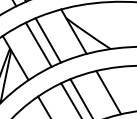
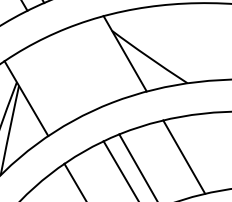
line: (47, 40) -> (80, 68), removed
line: (38, 44) -> (65, 75), removed

